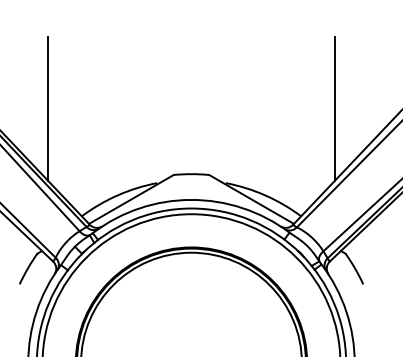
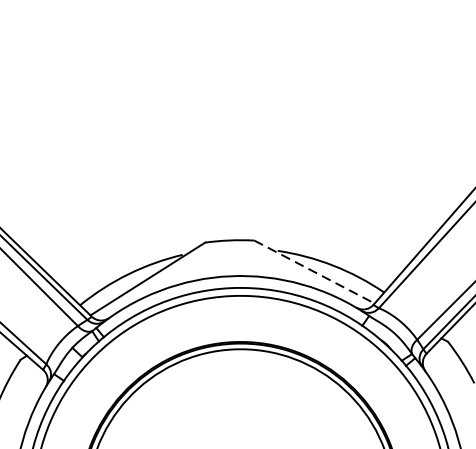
line: (48, 108) -> (27, 157), removed
line: (334, 108) -> (424, 141), removed
line: (251, 199) -> (314, 272), solid -> dashed

